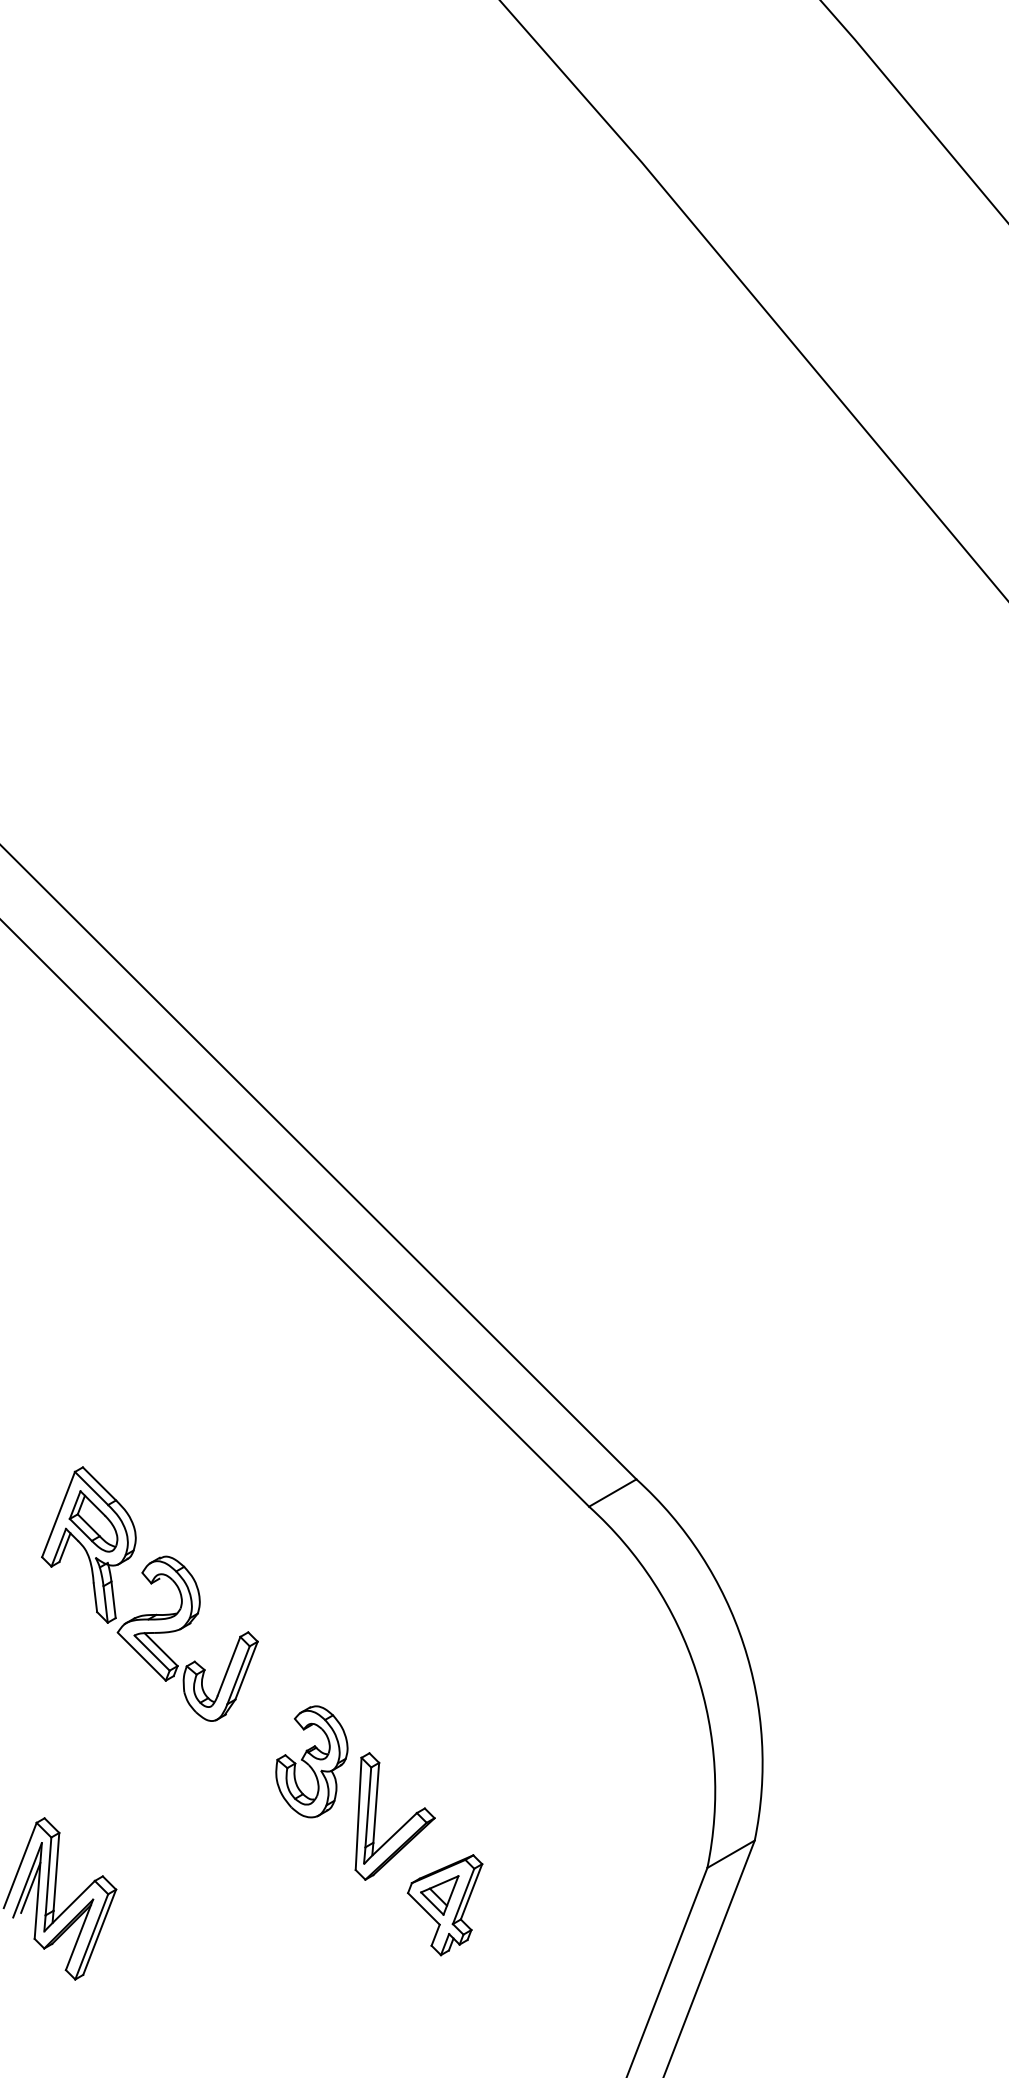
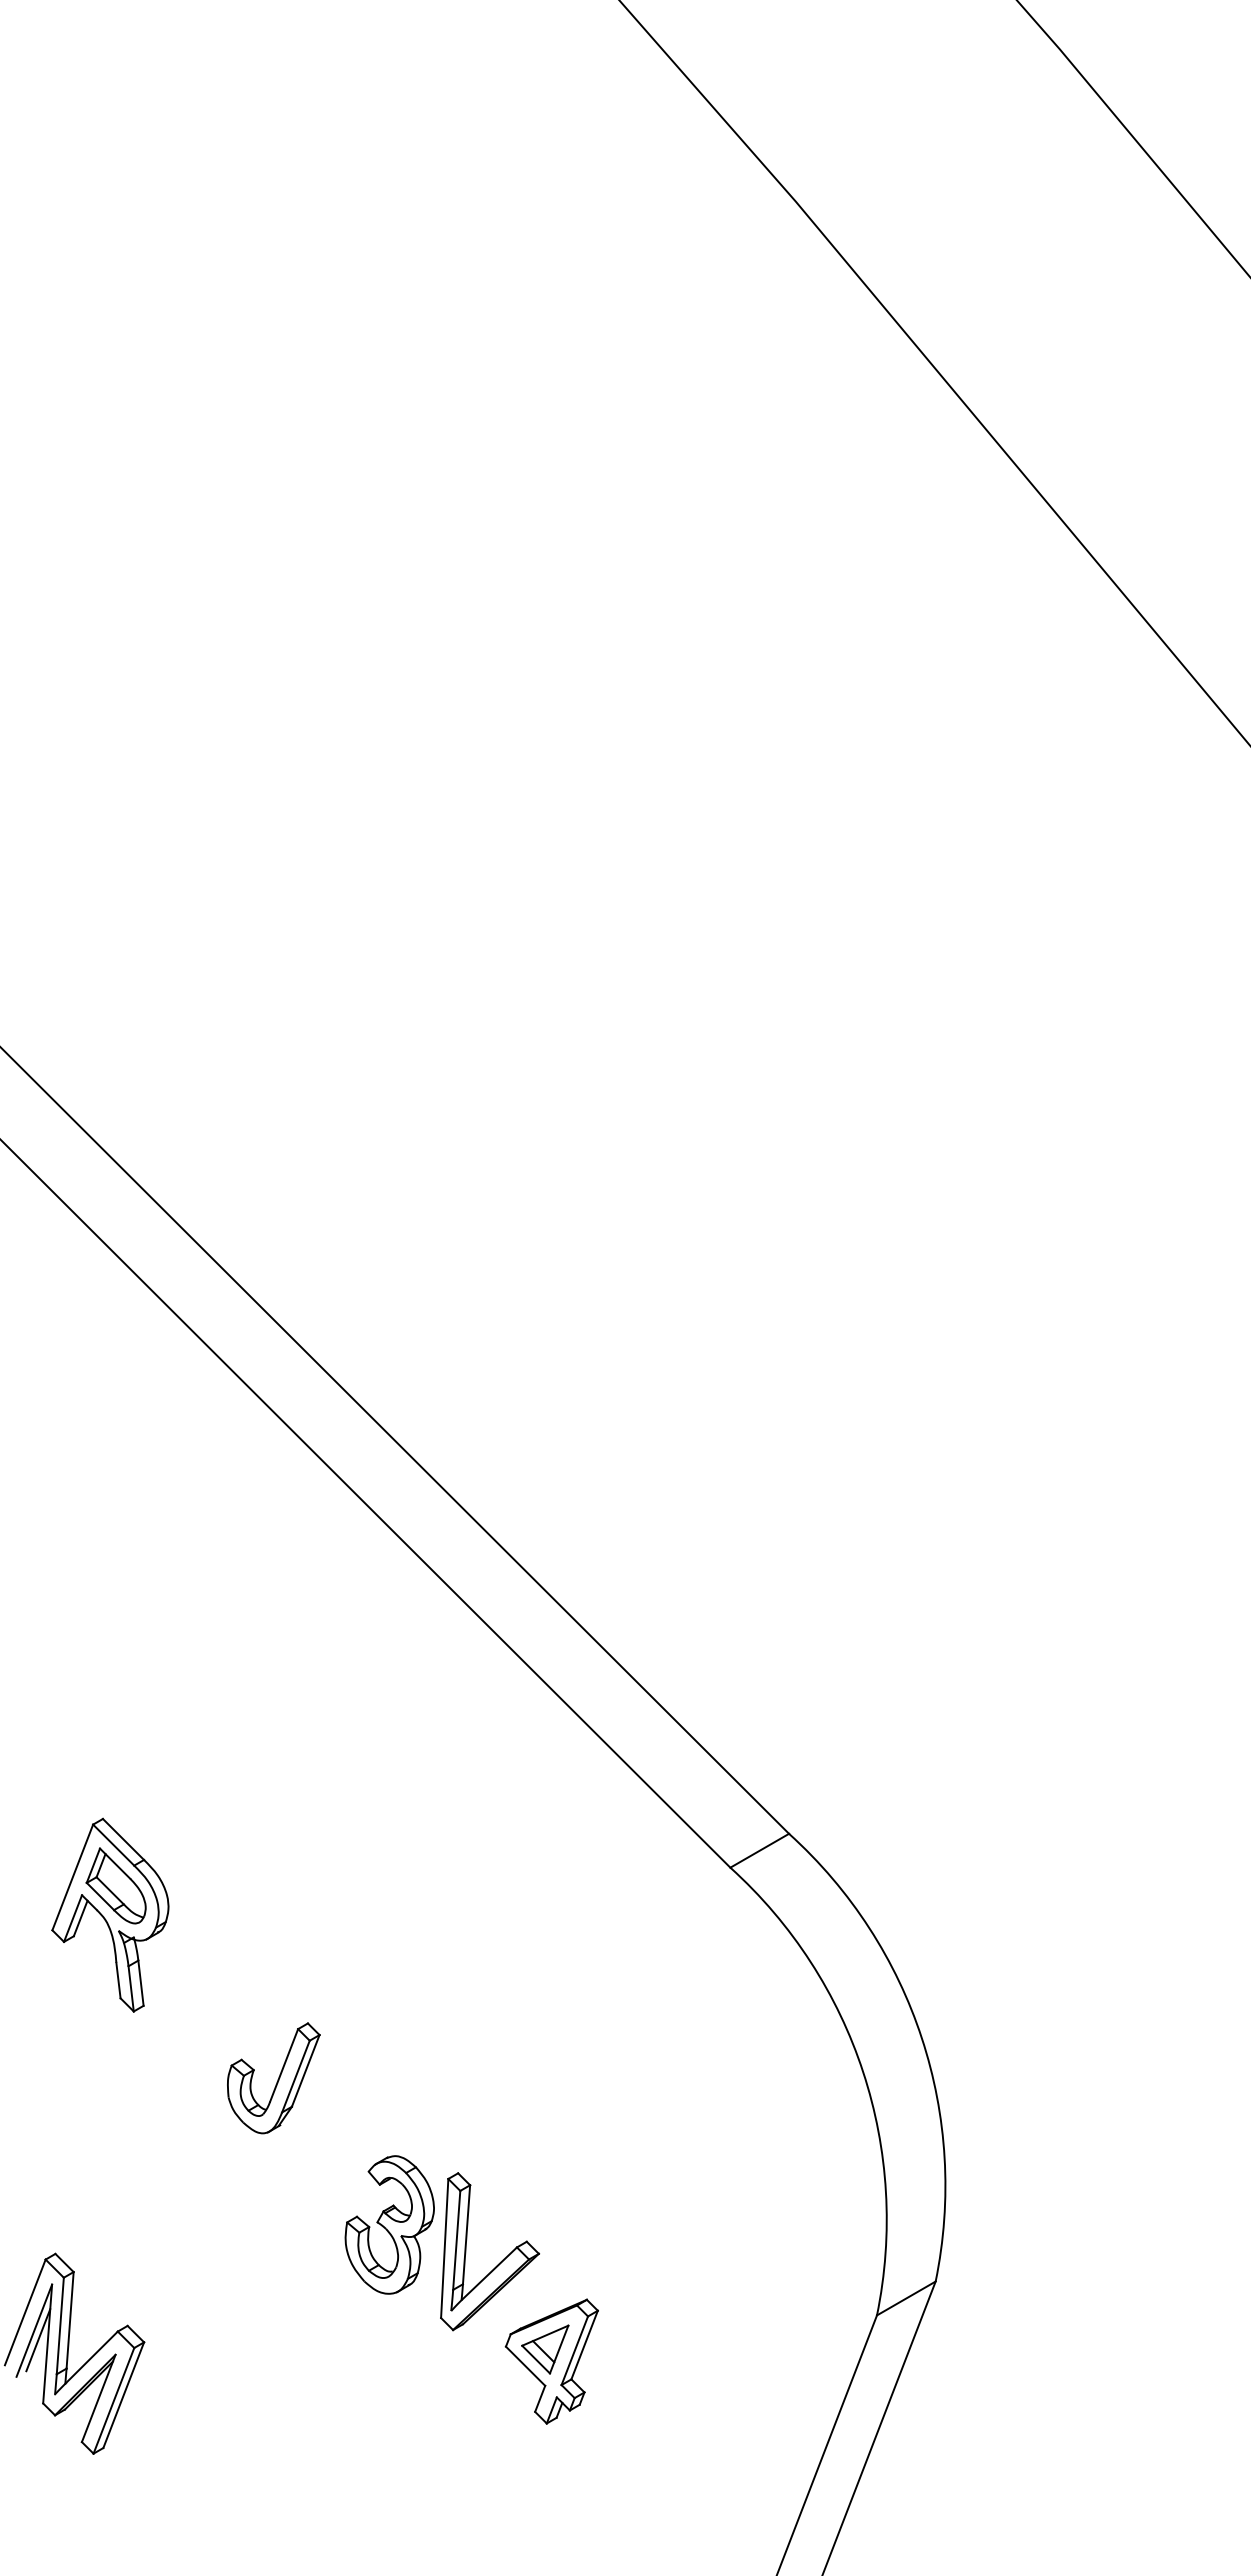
part: (158, 1618) -> (196, 2006), removed
part: (311, 1761) -> (389, 2224), moved

